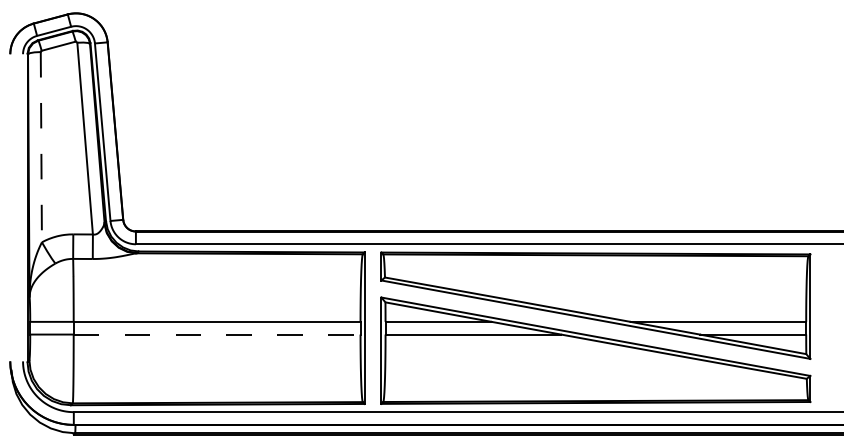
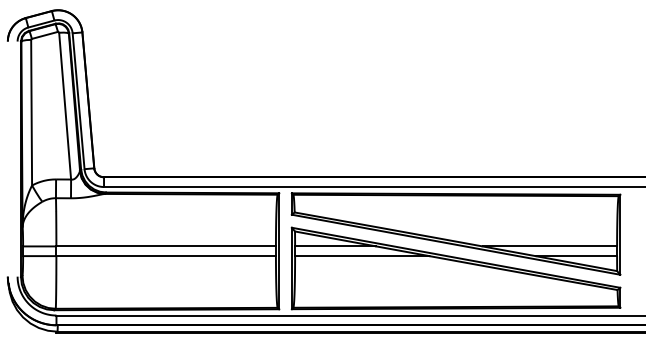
line: (41, 146) -> (31, 112), dashed -> solid
line: (217, 335) -> (166, 256), dashed -> solid

